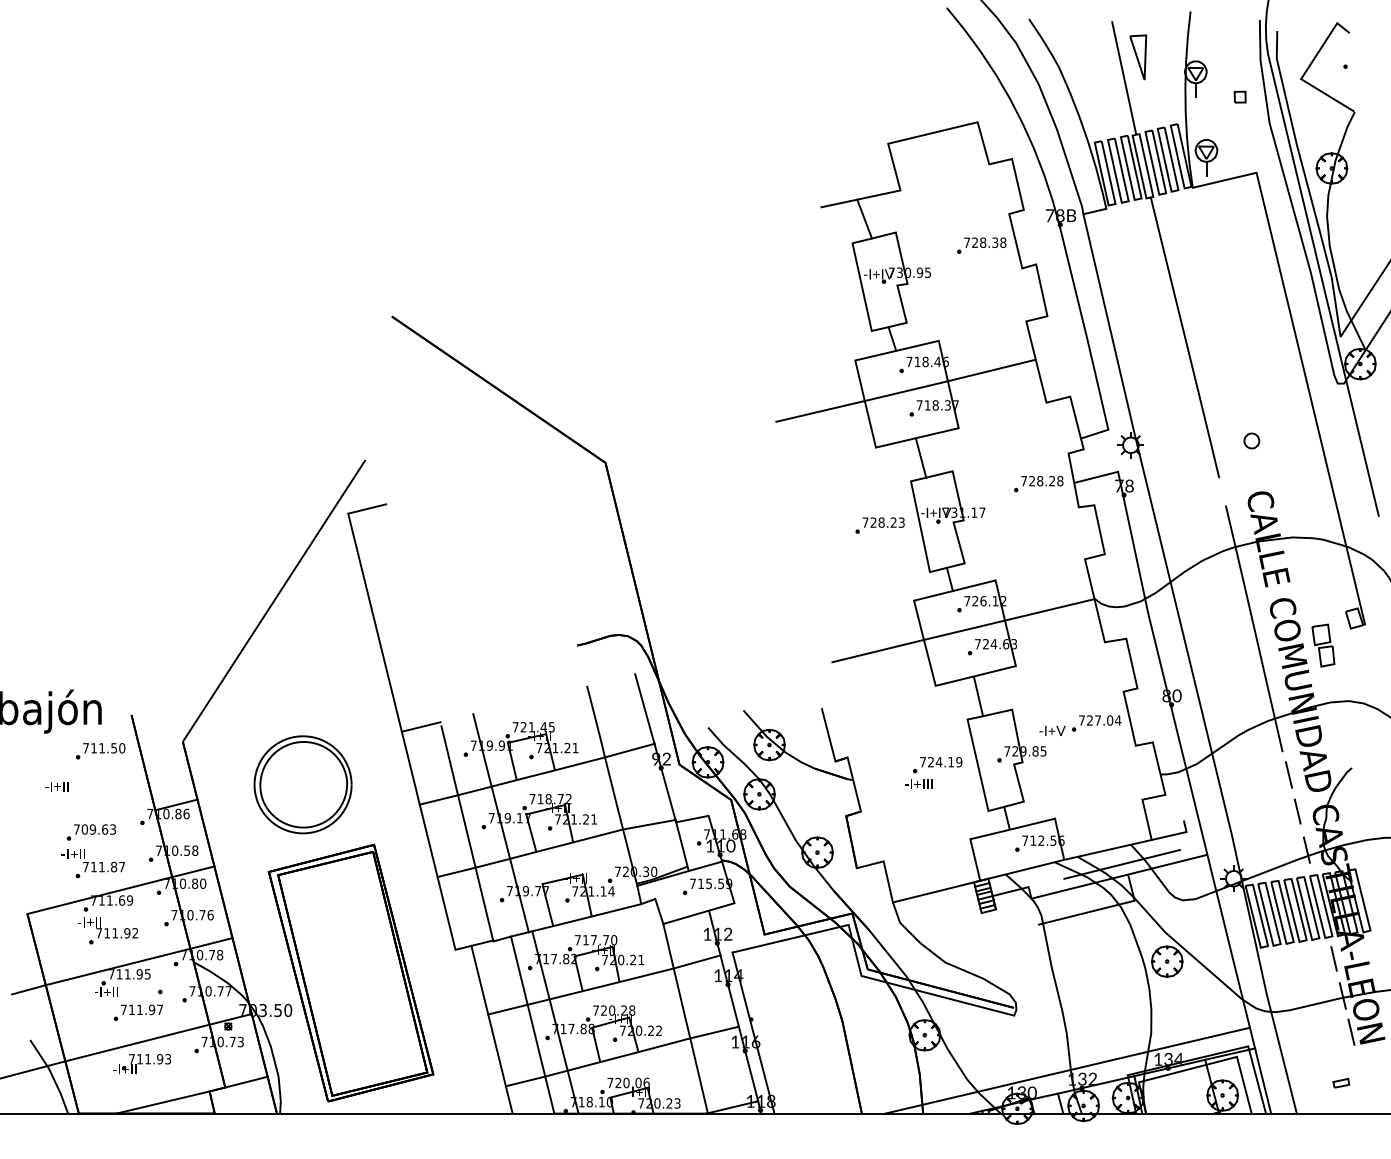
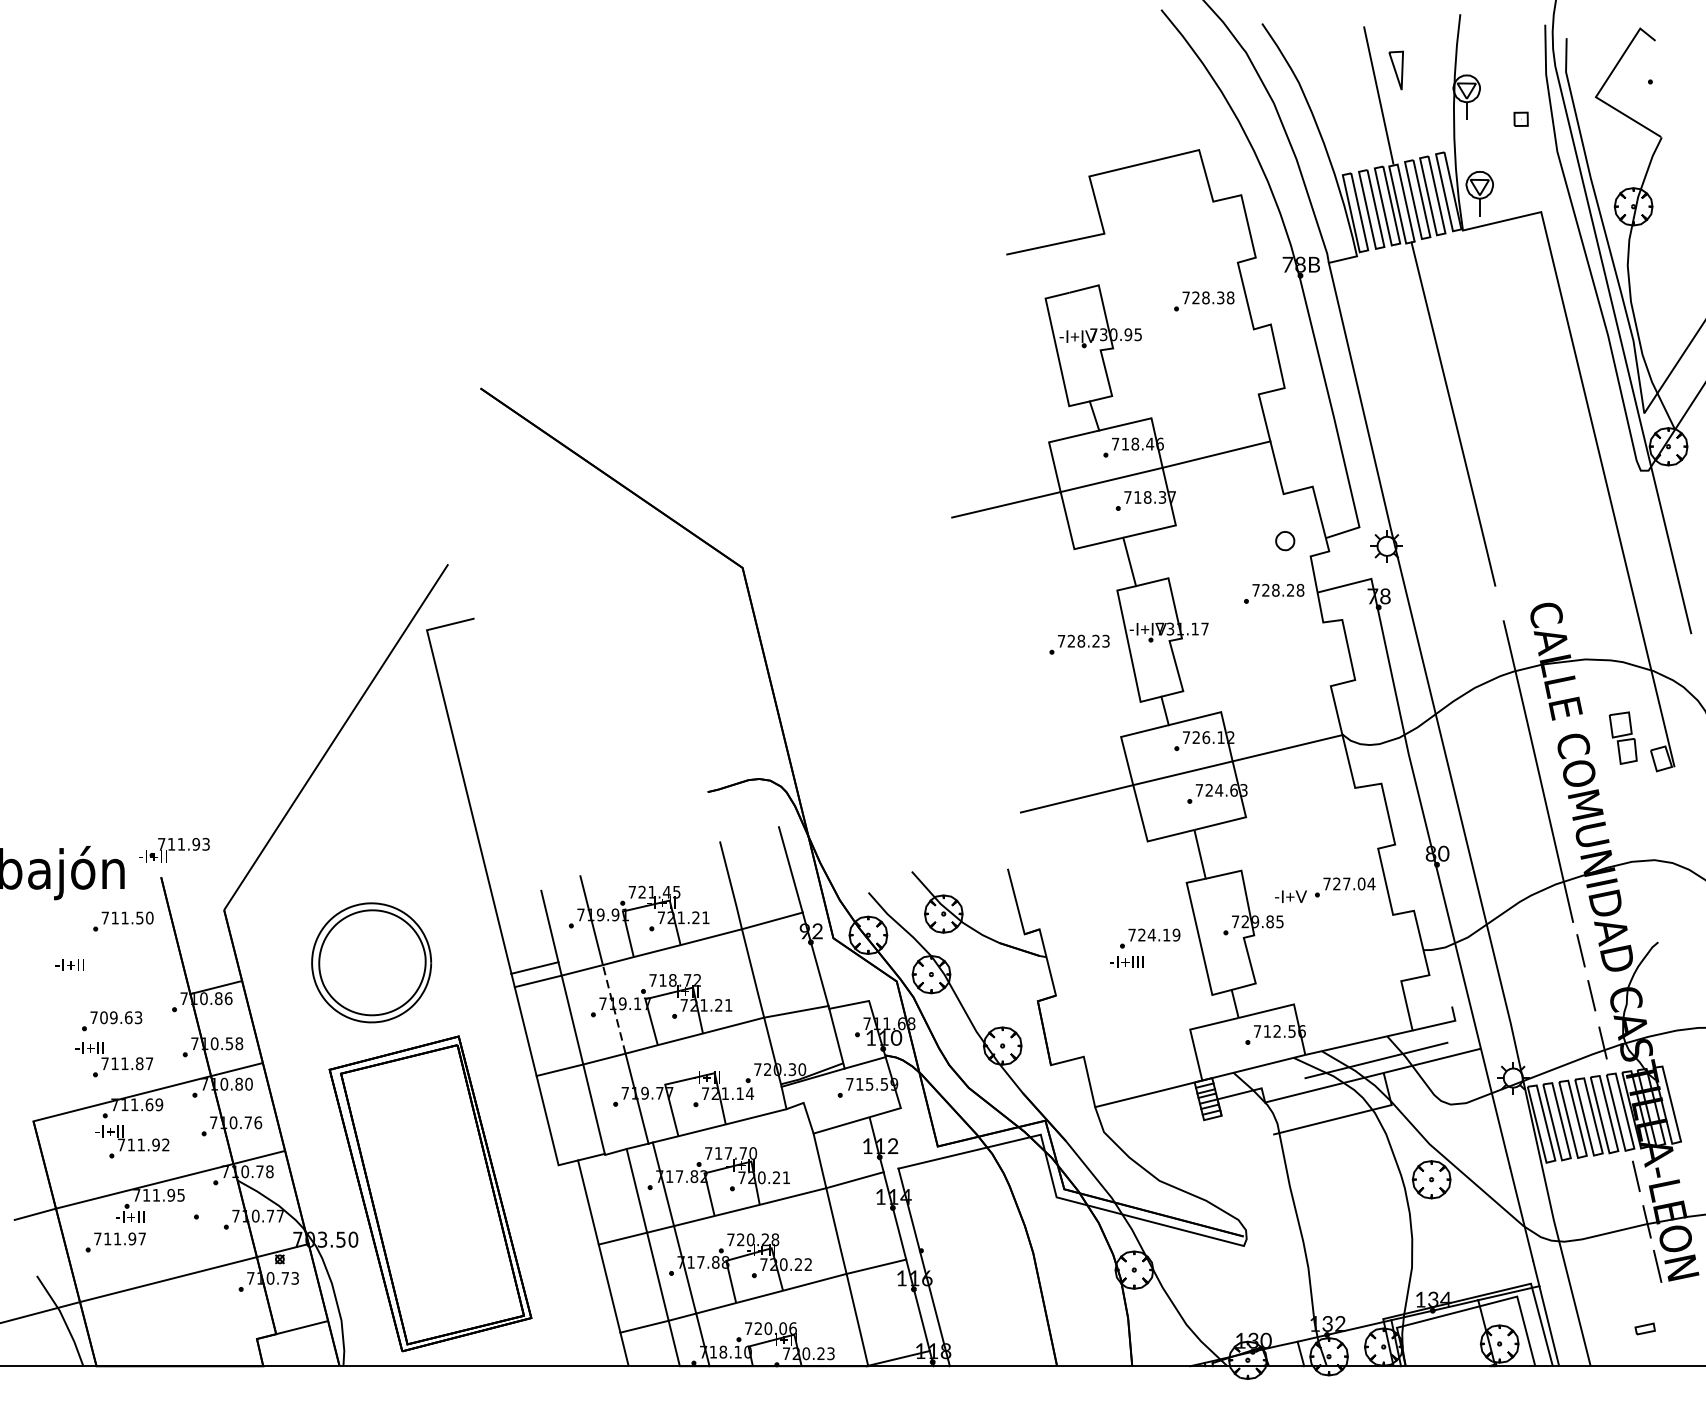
part: (1138, 57) -> (1396, 70), size x0.7
line: (864, 218) -> (1060, 268), removed
part: (1251, 440) -> (1284, 540), moved
part: (1323, 645) -> (1623, 737), moved
line: (420, 726) -> (534, 967), moved
line: (500, 822) -> (613, 1009), solid -> dashed
part: (137, 1012) -> (114, 1242), moved
part: (142, 1063) -> (174, 849), moved
line: (1067, 1070) -> (1309, 1313), removed
line: (162, 1102) -> (199, 1352), removed

